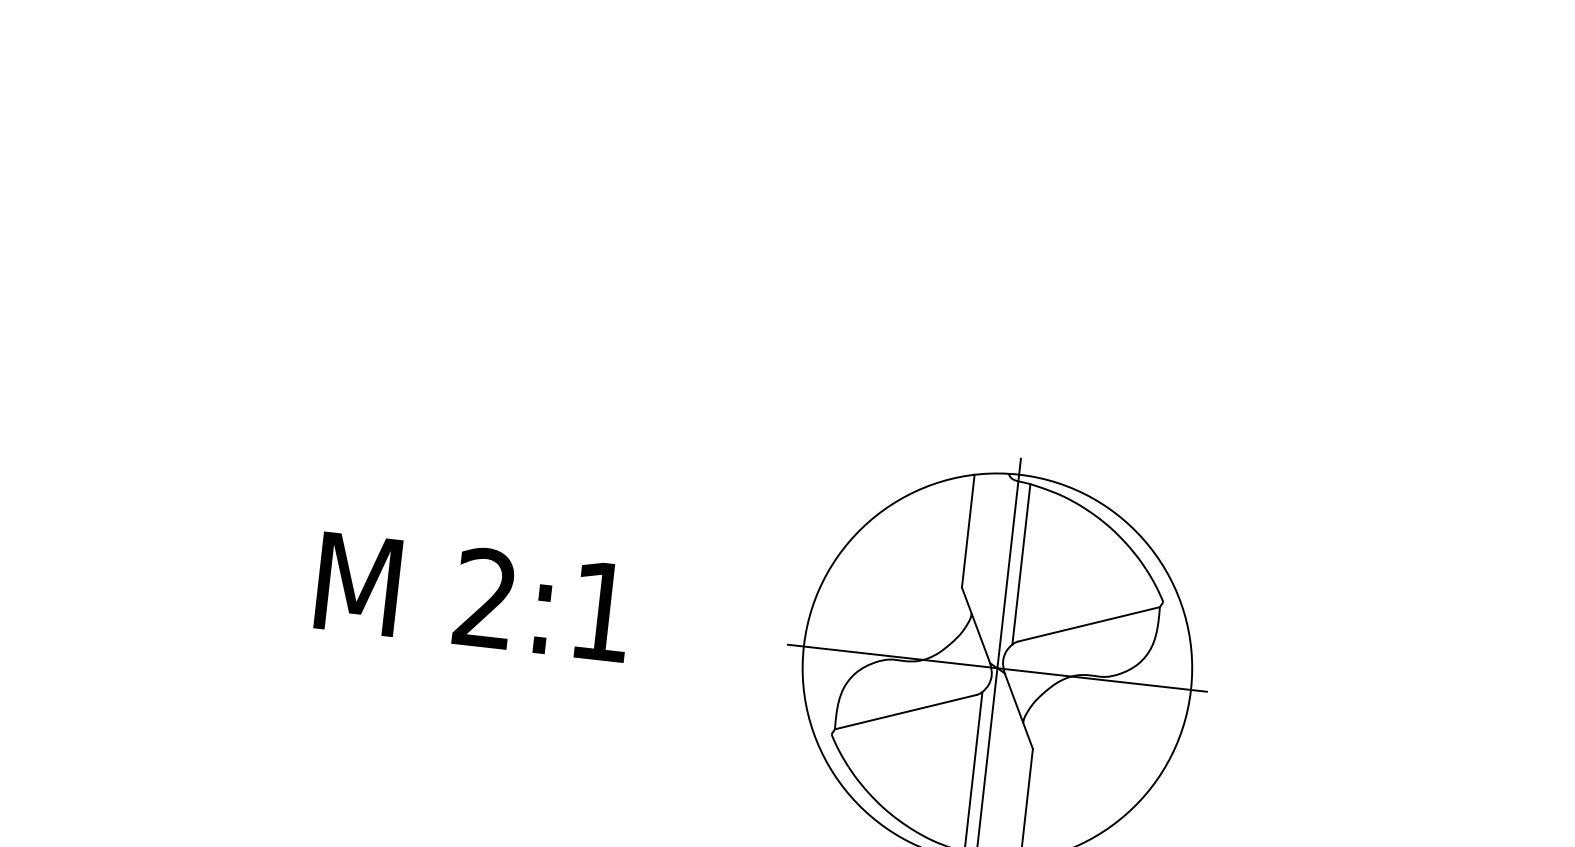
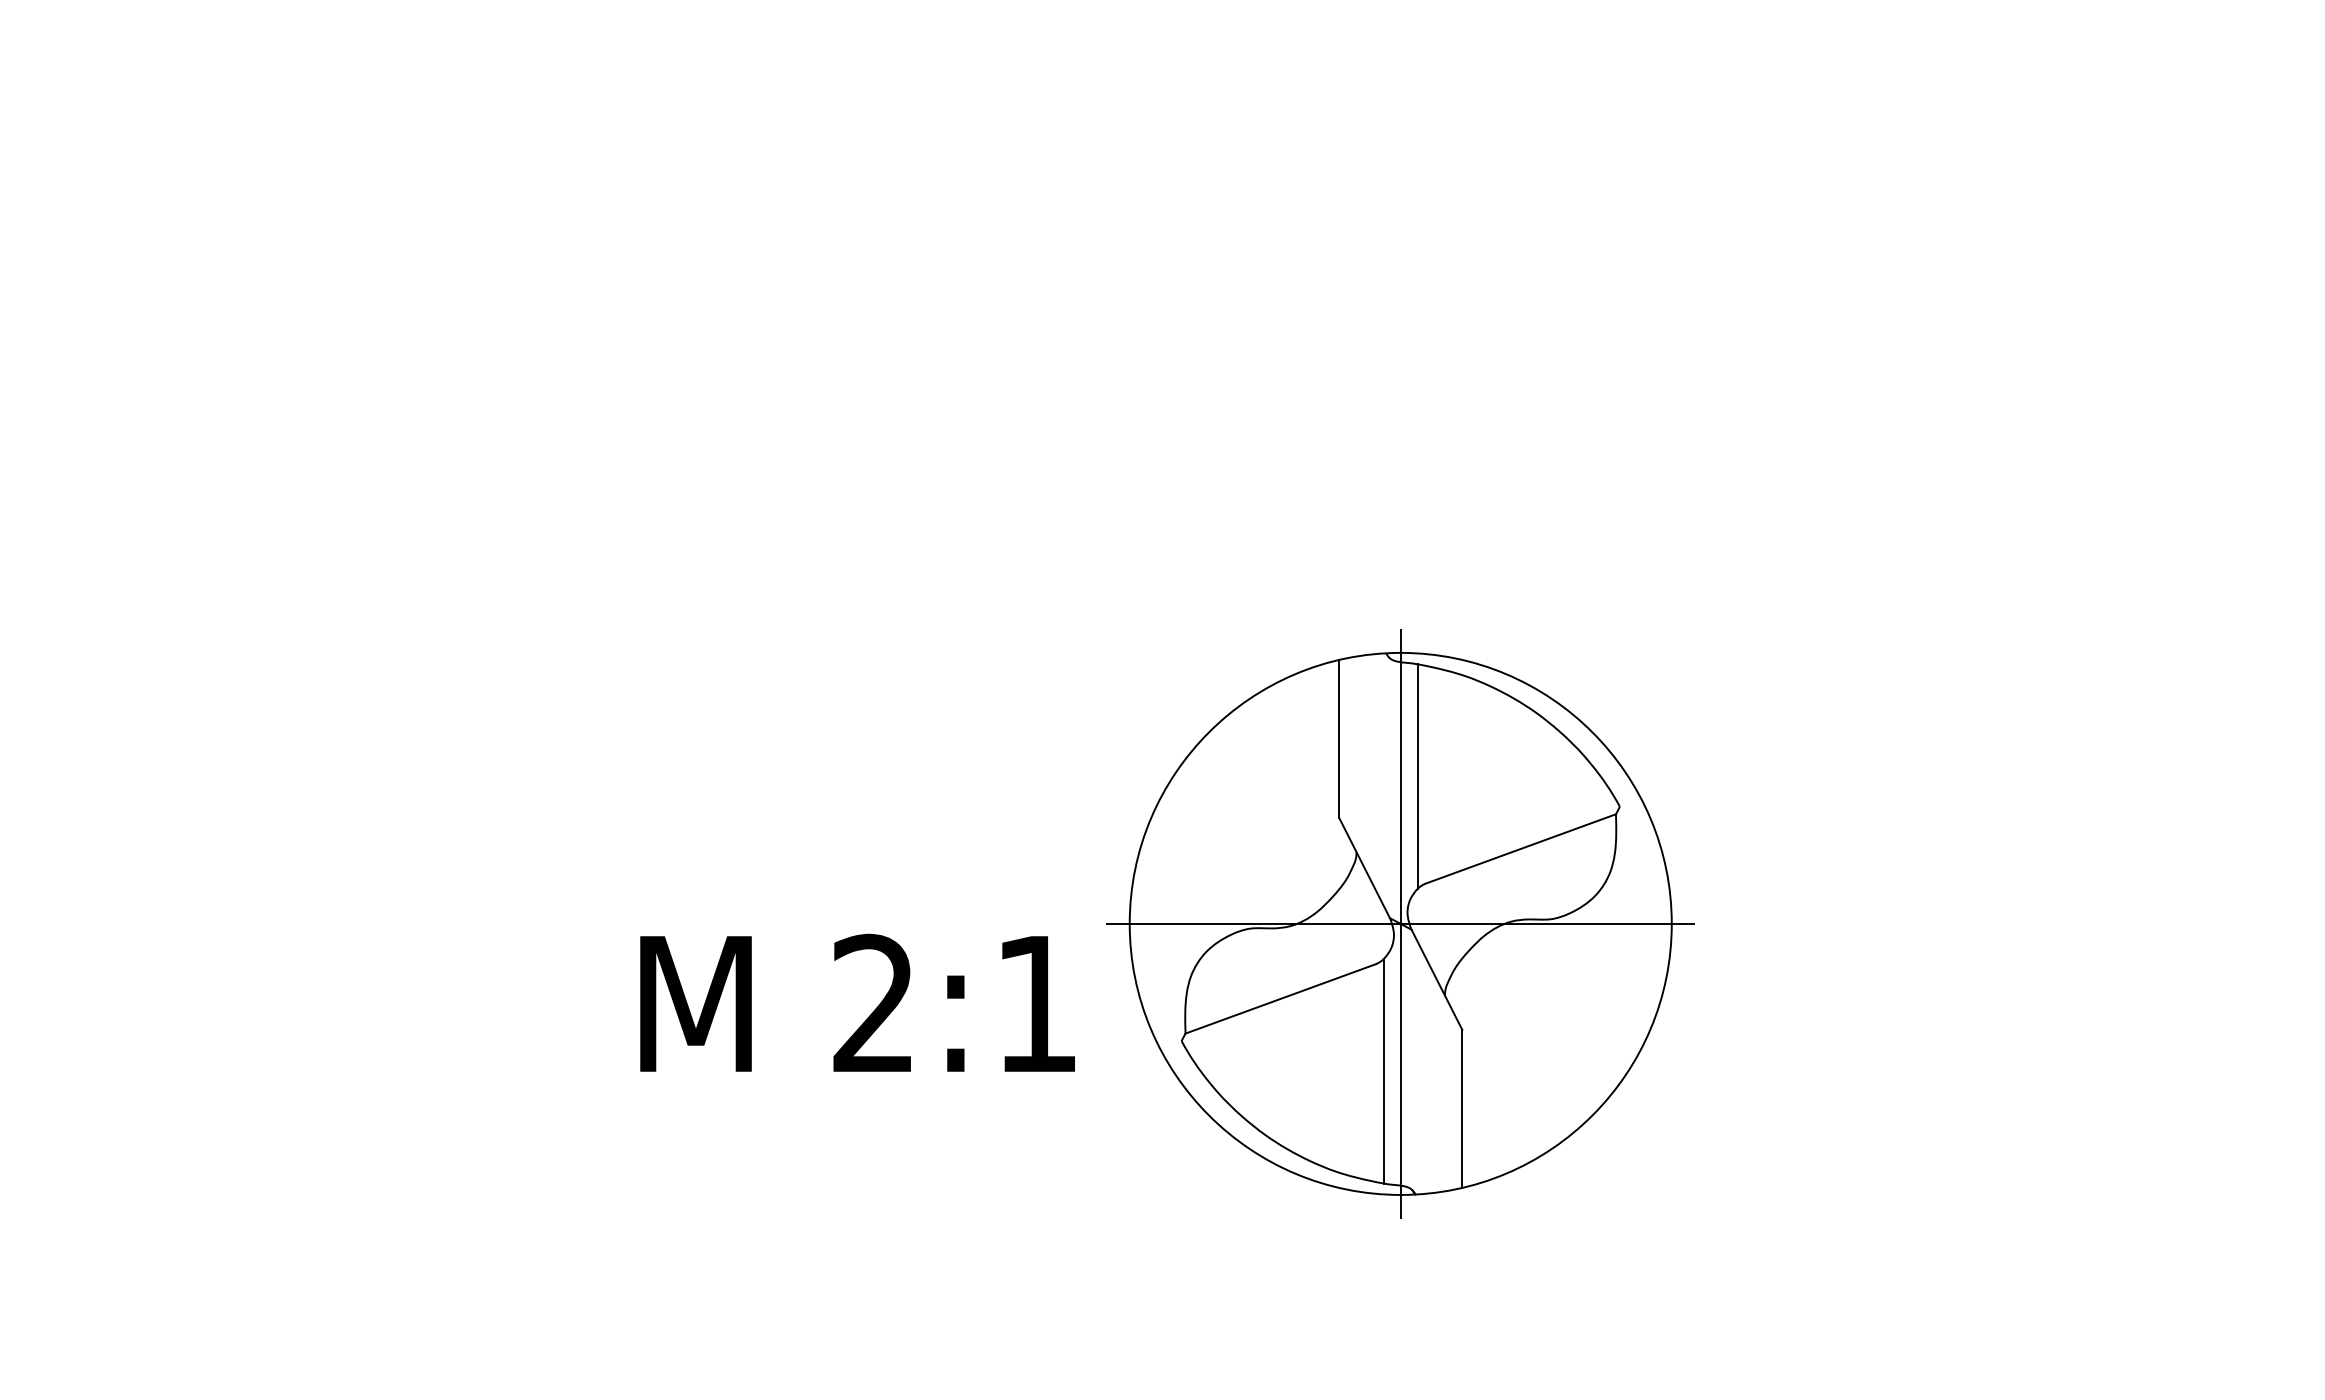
text: (473, 596) -> (857, 1002), moved

